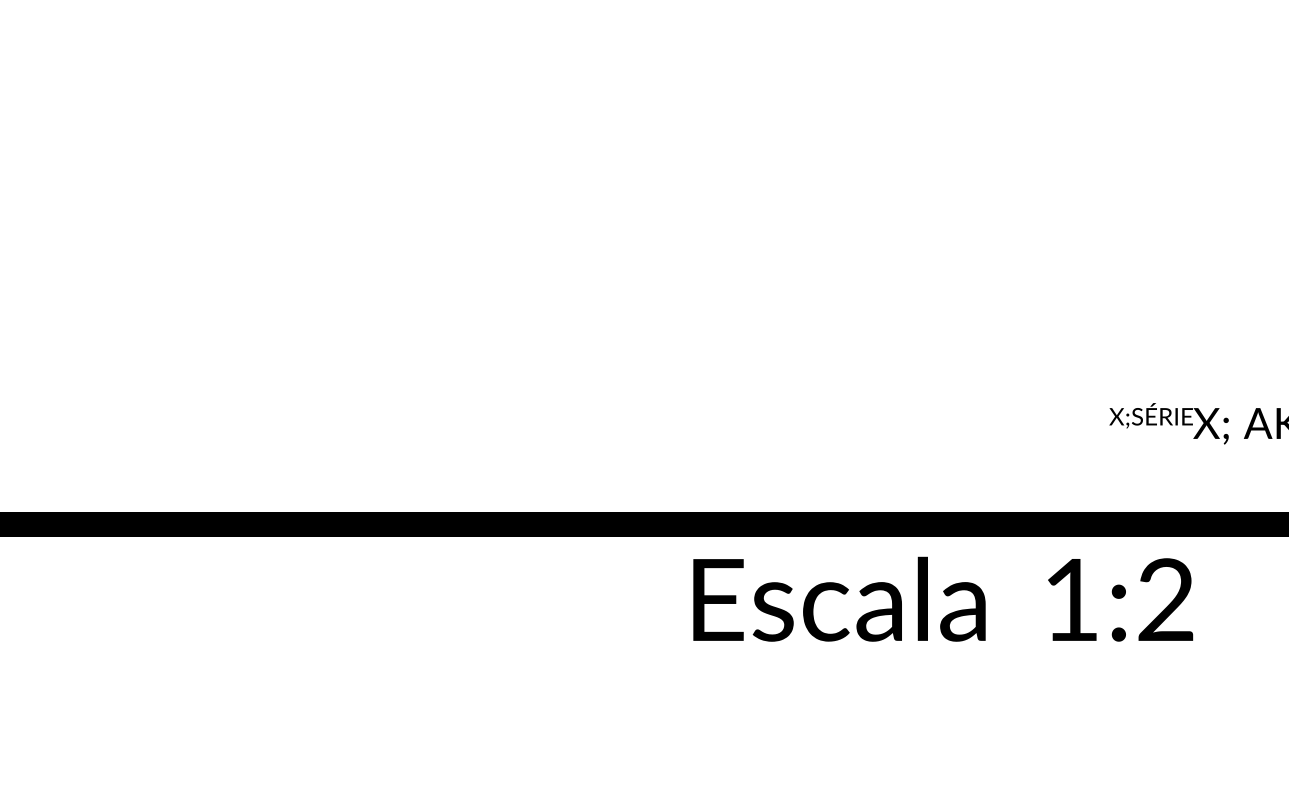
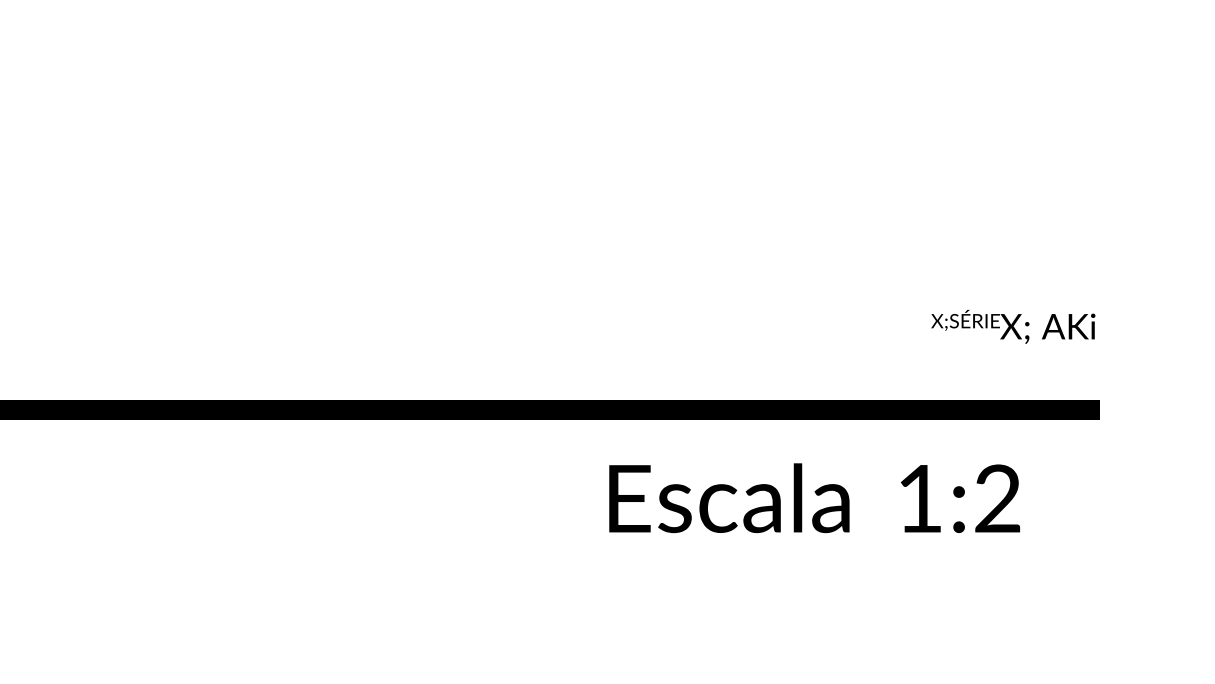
text: (943, 599) -> (814, 498), moved

